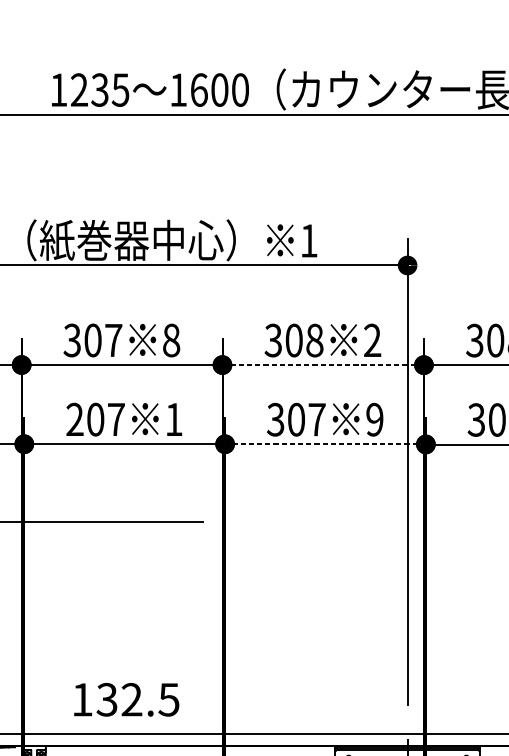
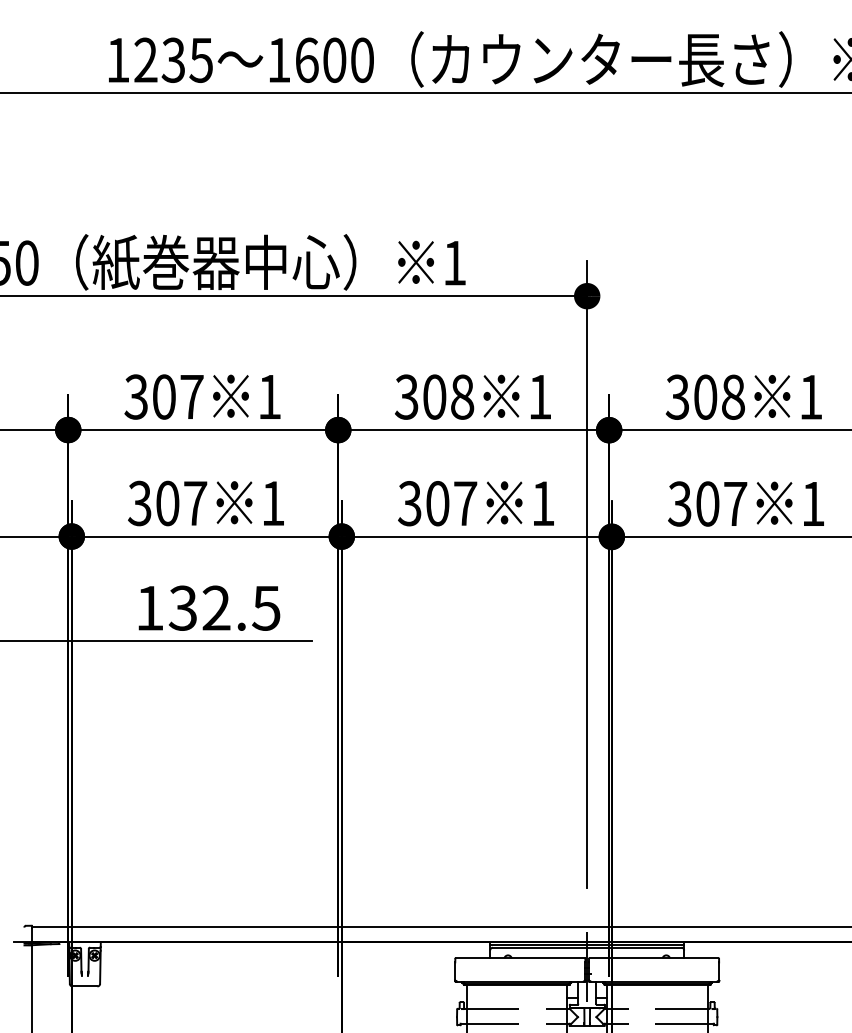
text: (171, 340) -> (269, 396), 8 -> 1
text: (372, 340) -> (539, 396), 2 -> 1
line: (323, 365) -> (473, 430), dashed -> solid
text: (74, 419) -> (139, 503), 207 -> 307
text: (374, 419) -> (542, 503), 9 -> 1
line: (325, 444) -> (476, 536), dashed -> solid
text: (126, 699) -> (209, 607), moved

